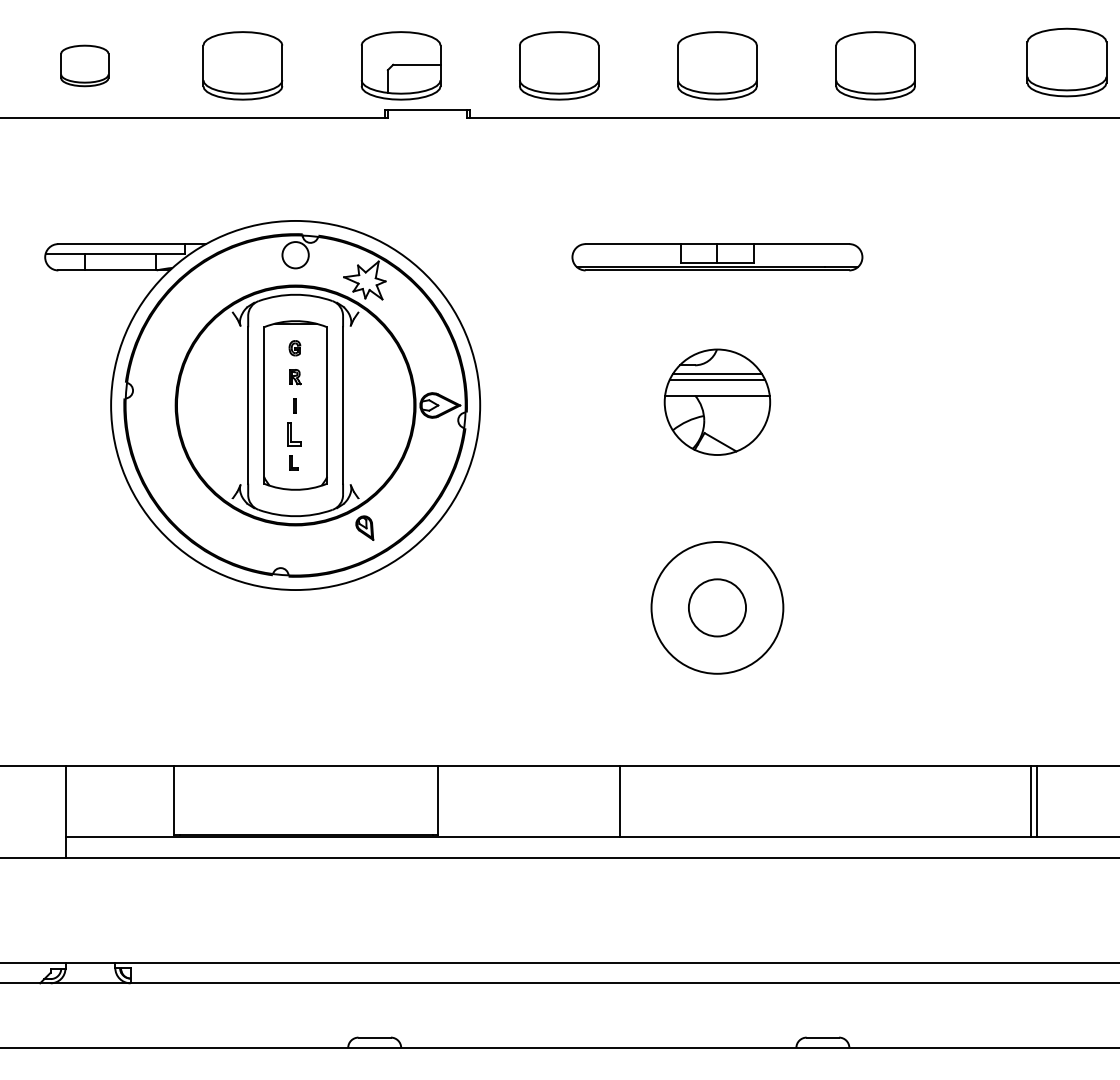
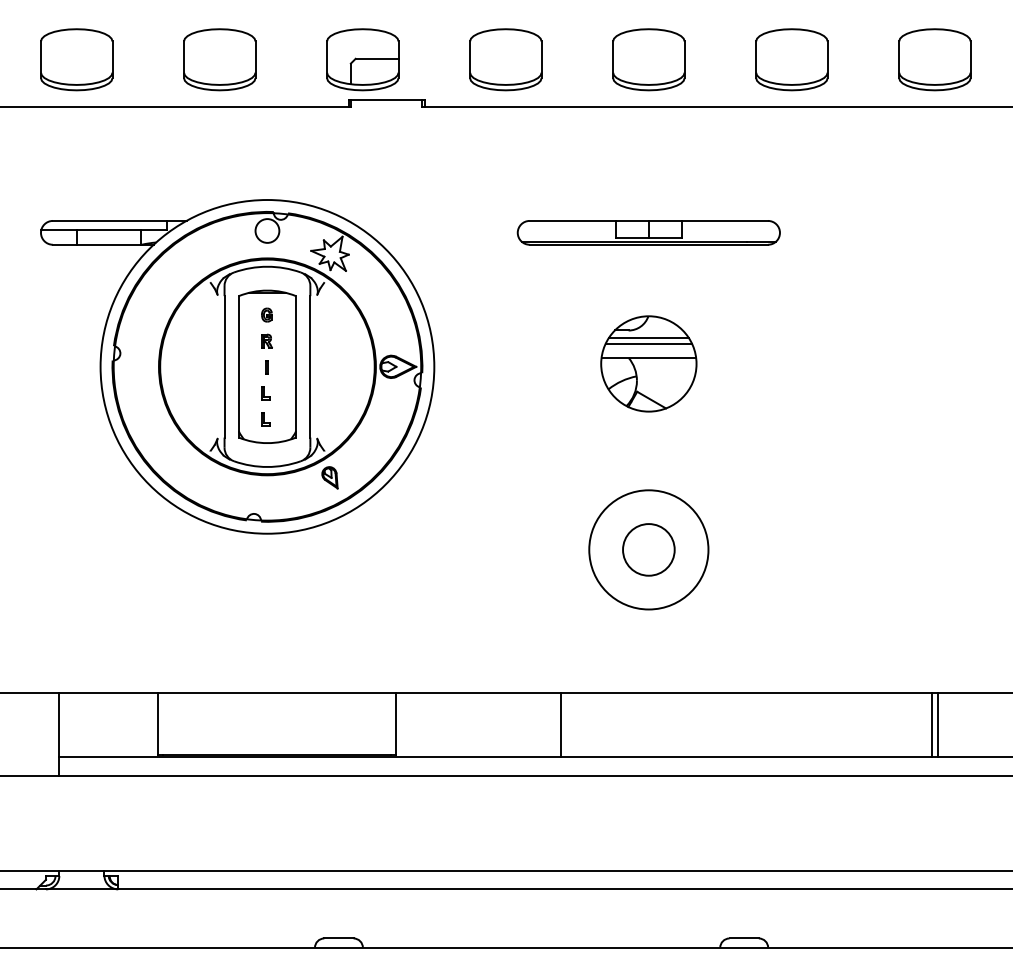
part: (1066, 62) -> (934, 59), moved
part: (84, 65) -> (76, 59), size x1.67
part: (293, 434) -> (265, 393), size x0.62

